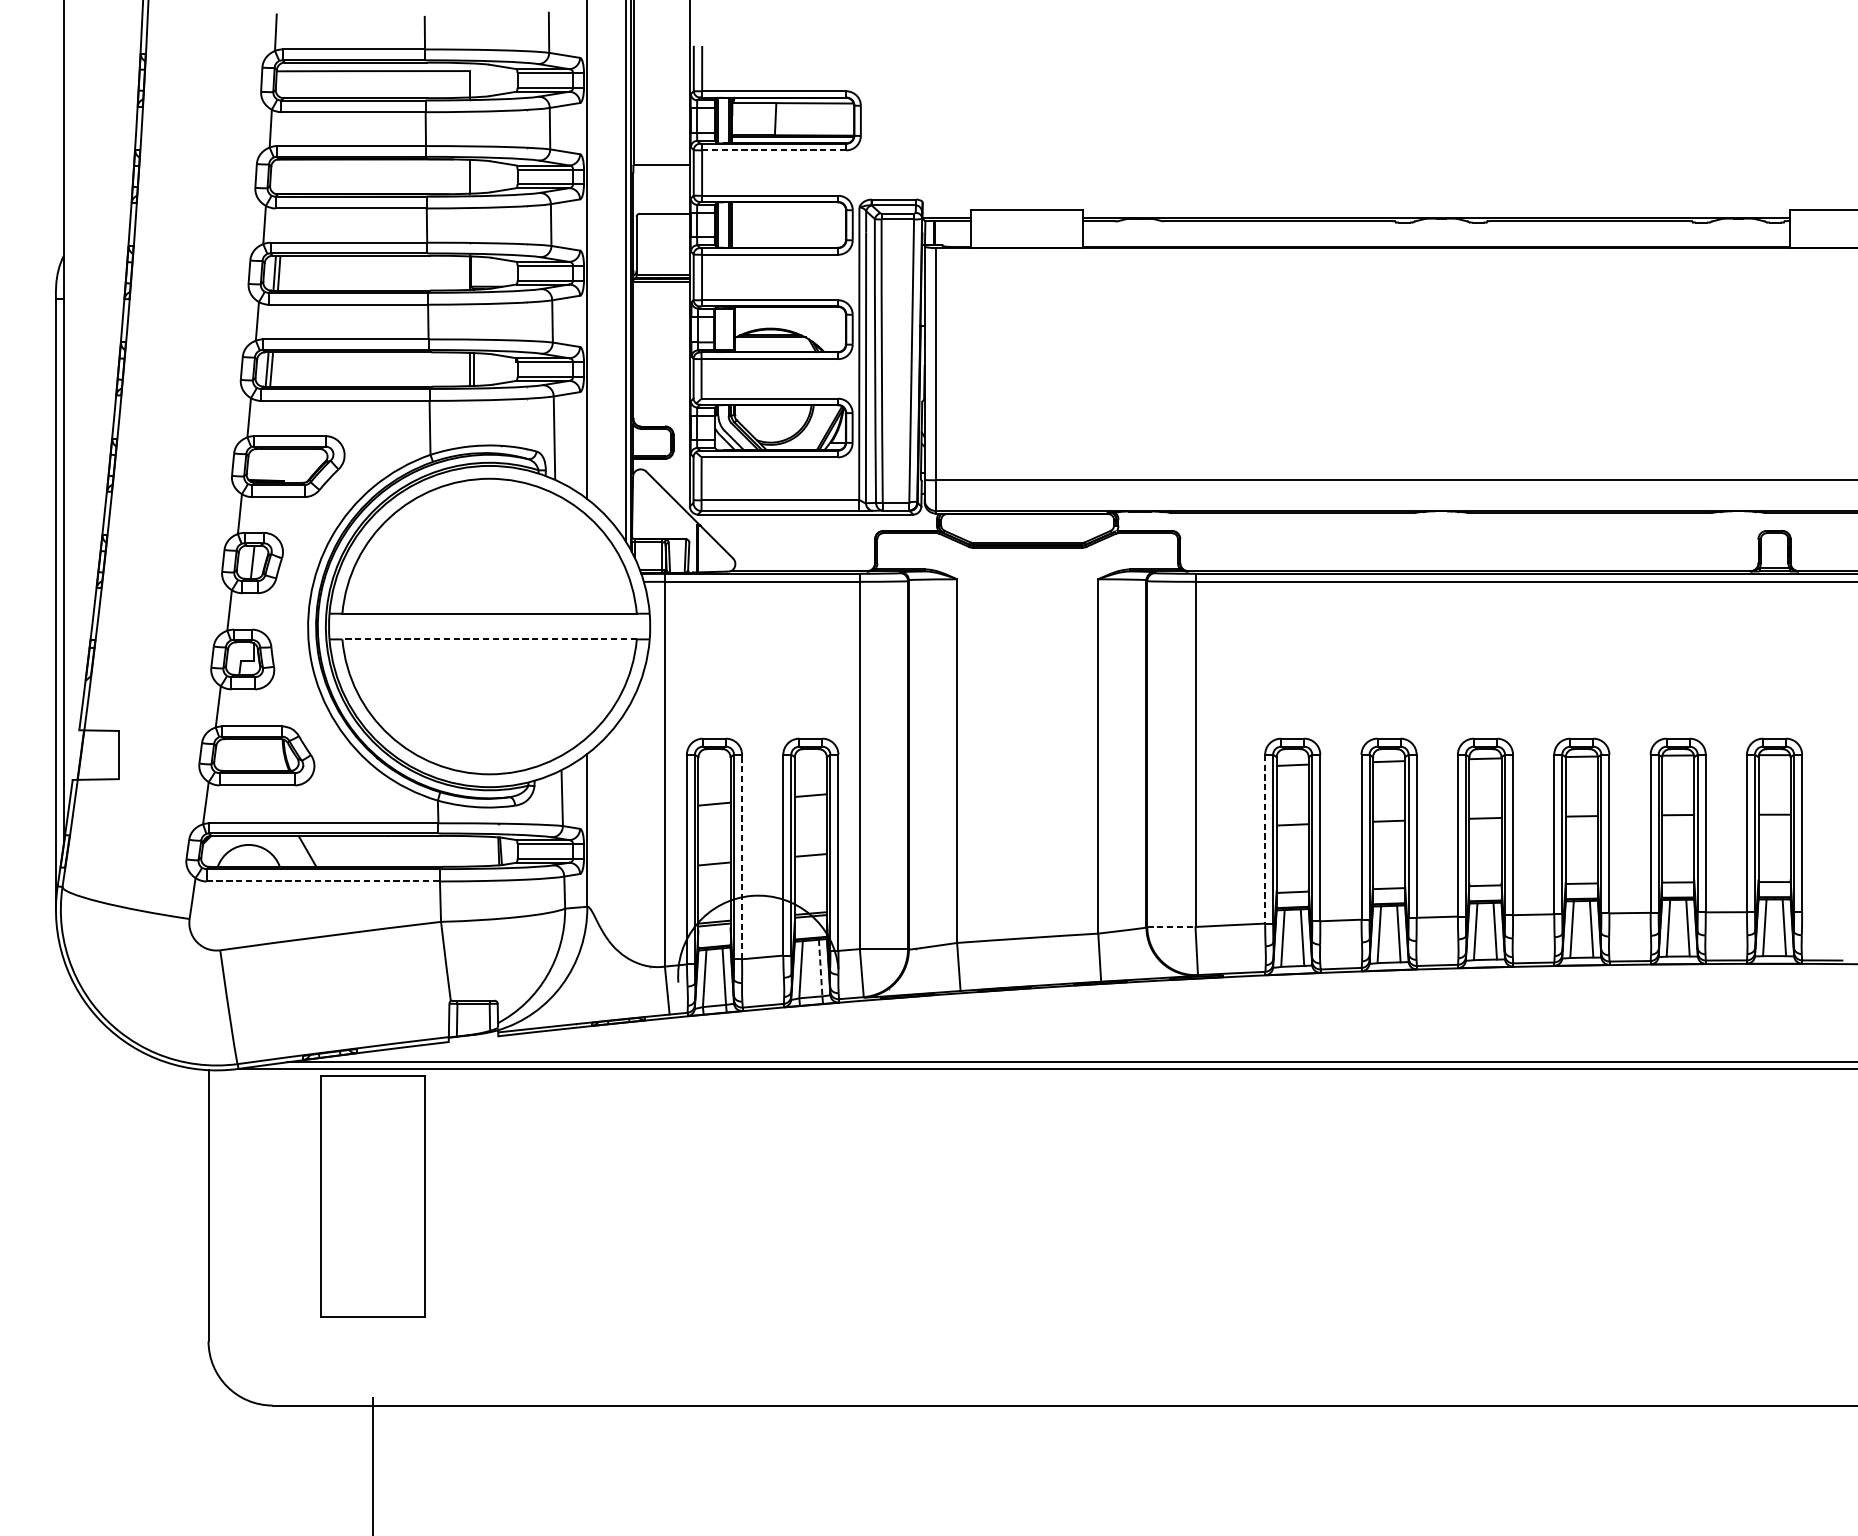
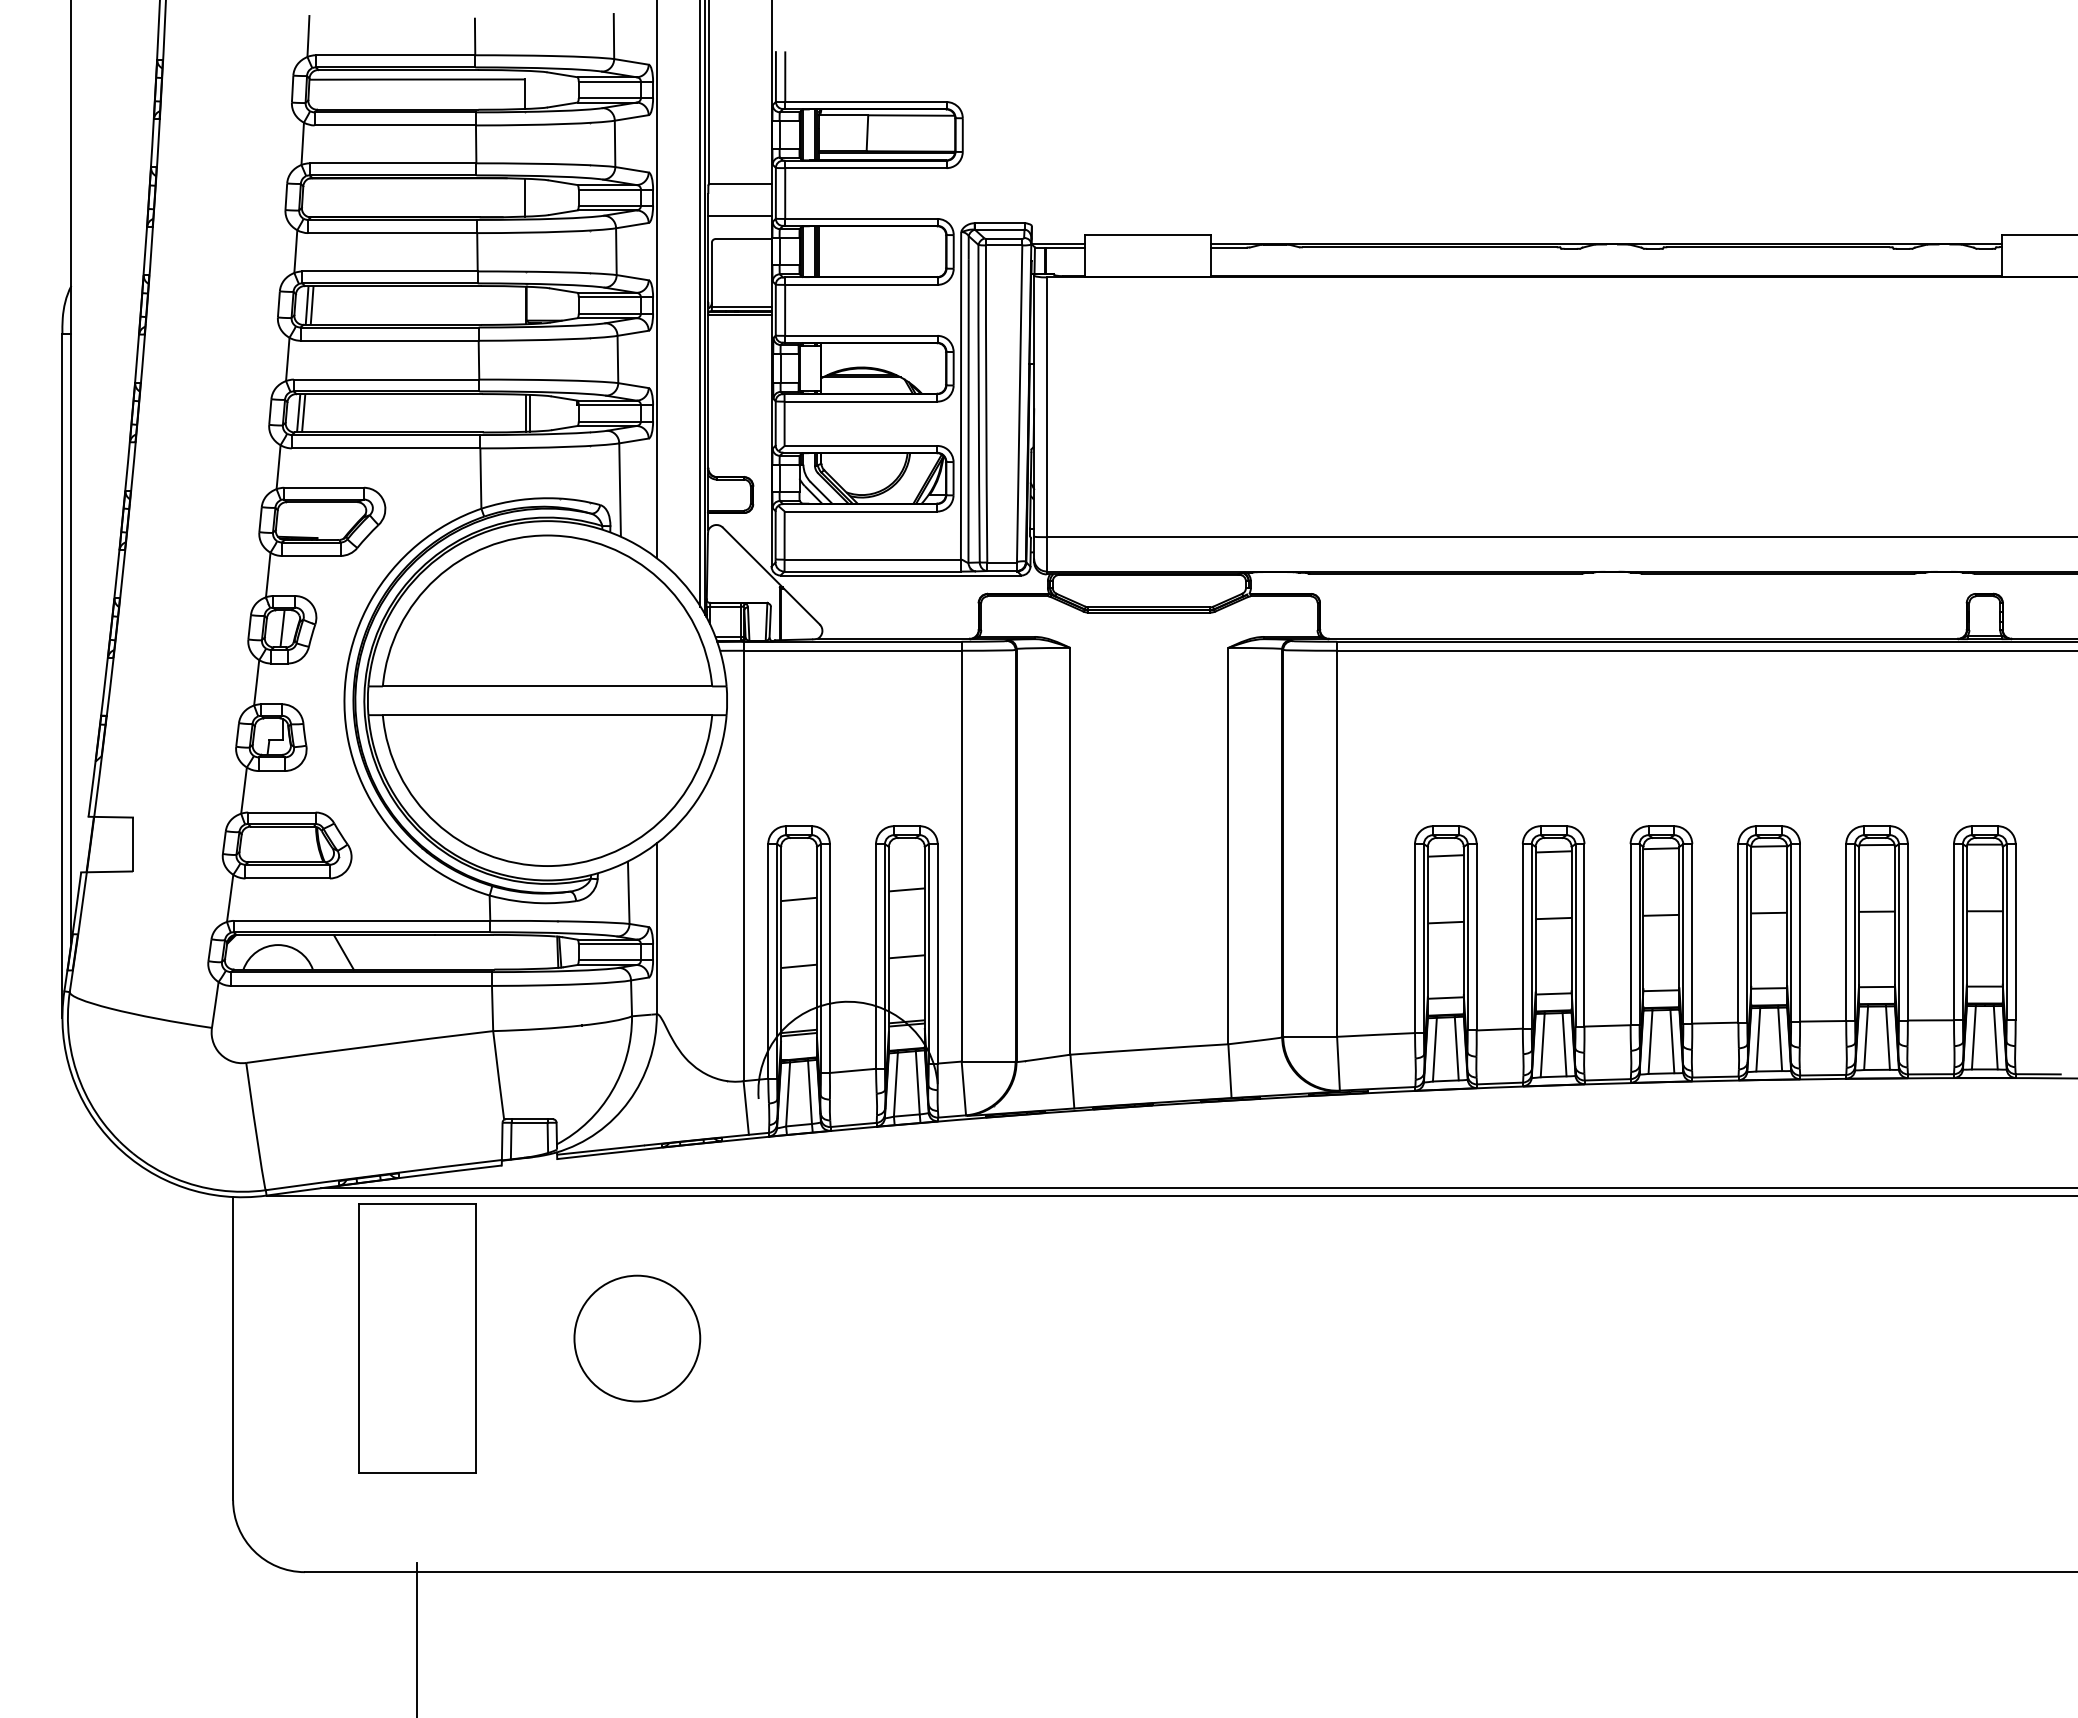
line: (773, 150) -> (865, 168), dashed -> solid
line: (661, 192) -> (739, 215), added
line: (489, 639) -> (547, 715), dashed -> solid
line: (1265, 839) -> (1415, 939), dashed -> solid
line: (741, 856) -> (829, 958), dashed -> solid
line: (323, 881) -> (361, 985), dashed -> solid
line: (1171, 926) -> (1310, 1036), dashed -> solid
line: (820, 967) -> (917, 1082), dashed -> solid
circle: (570, 1196) -> (637, 1338), added

